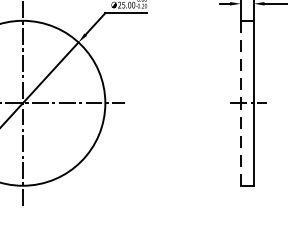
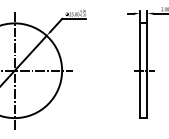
line: (240, 104) -> (139, 71), dashed -> solid

